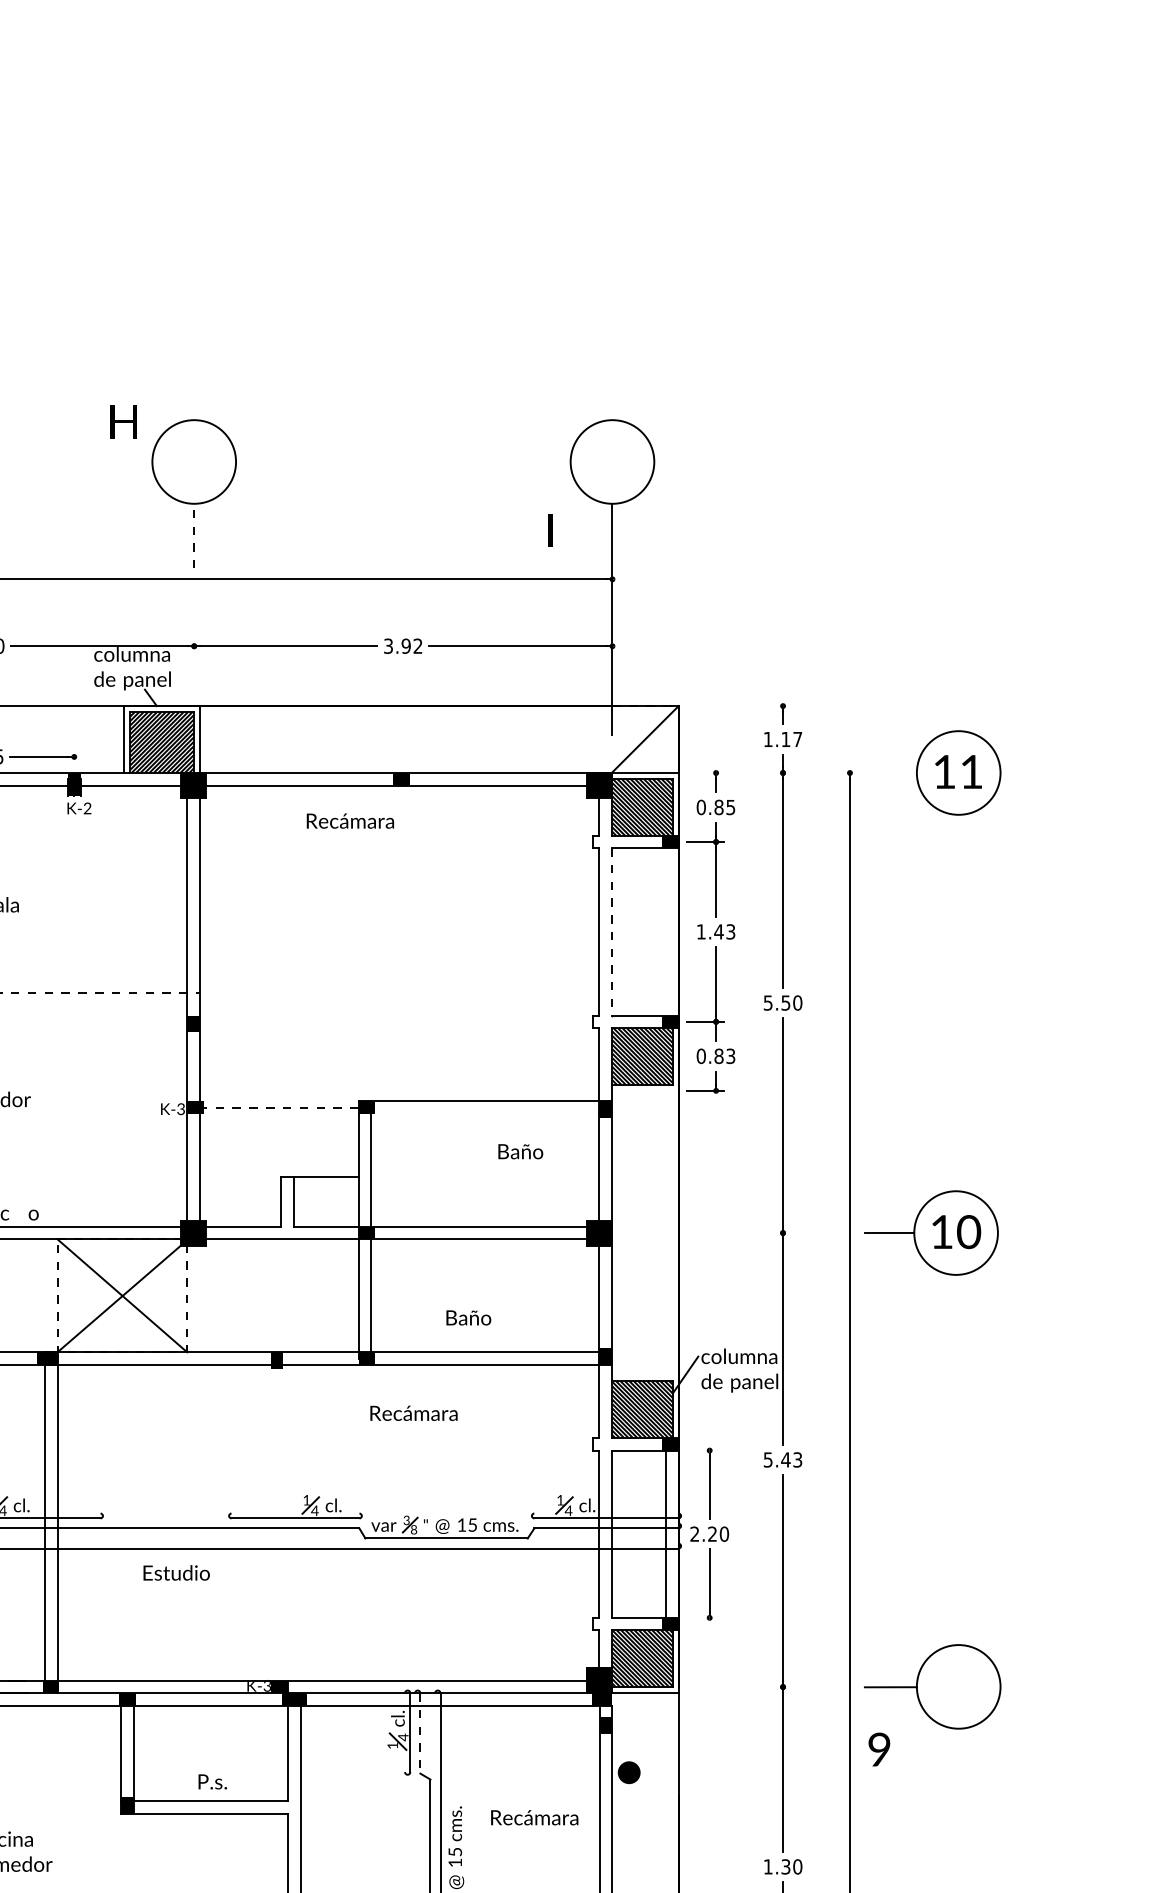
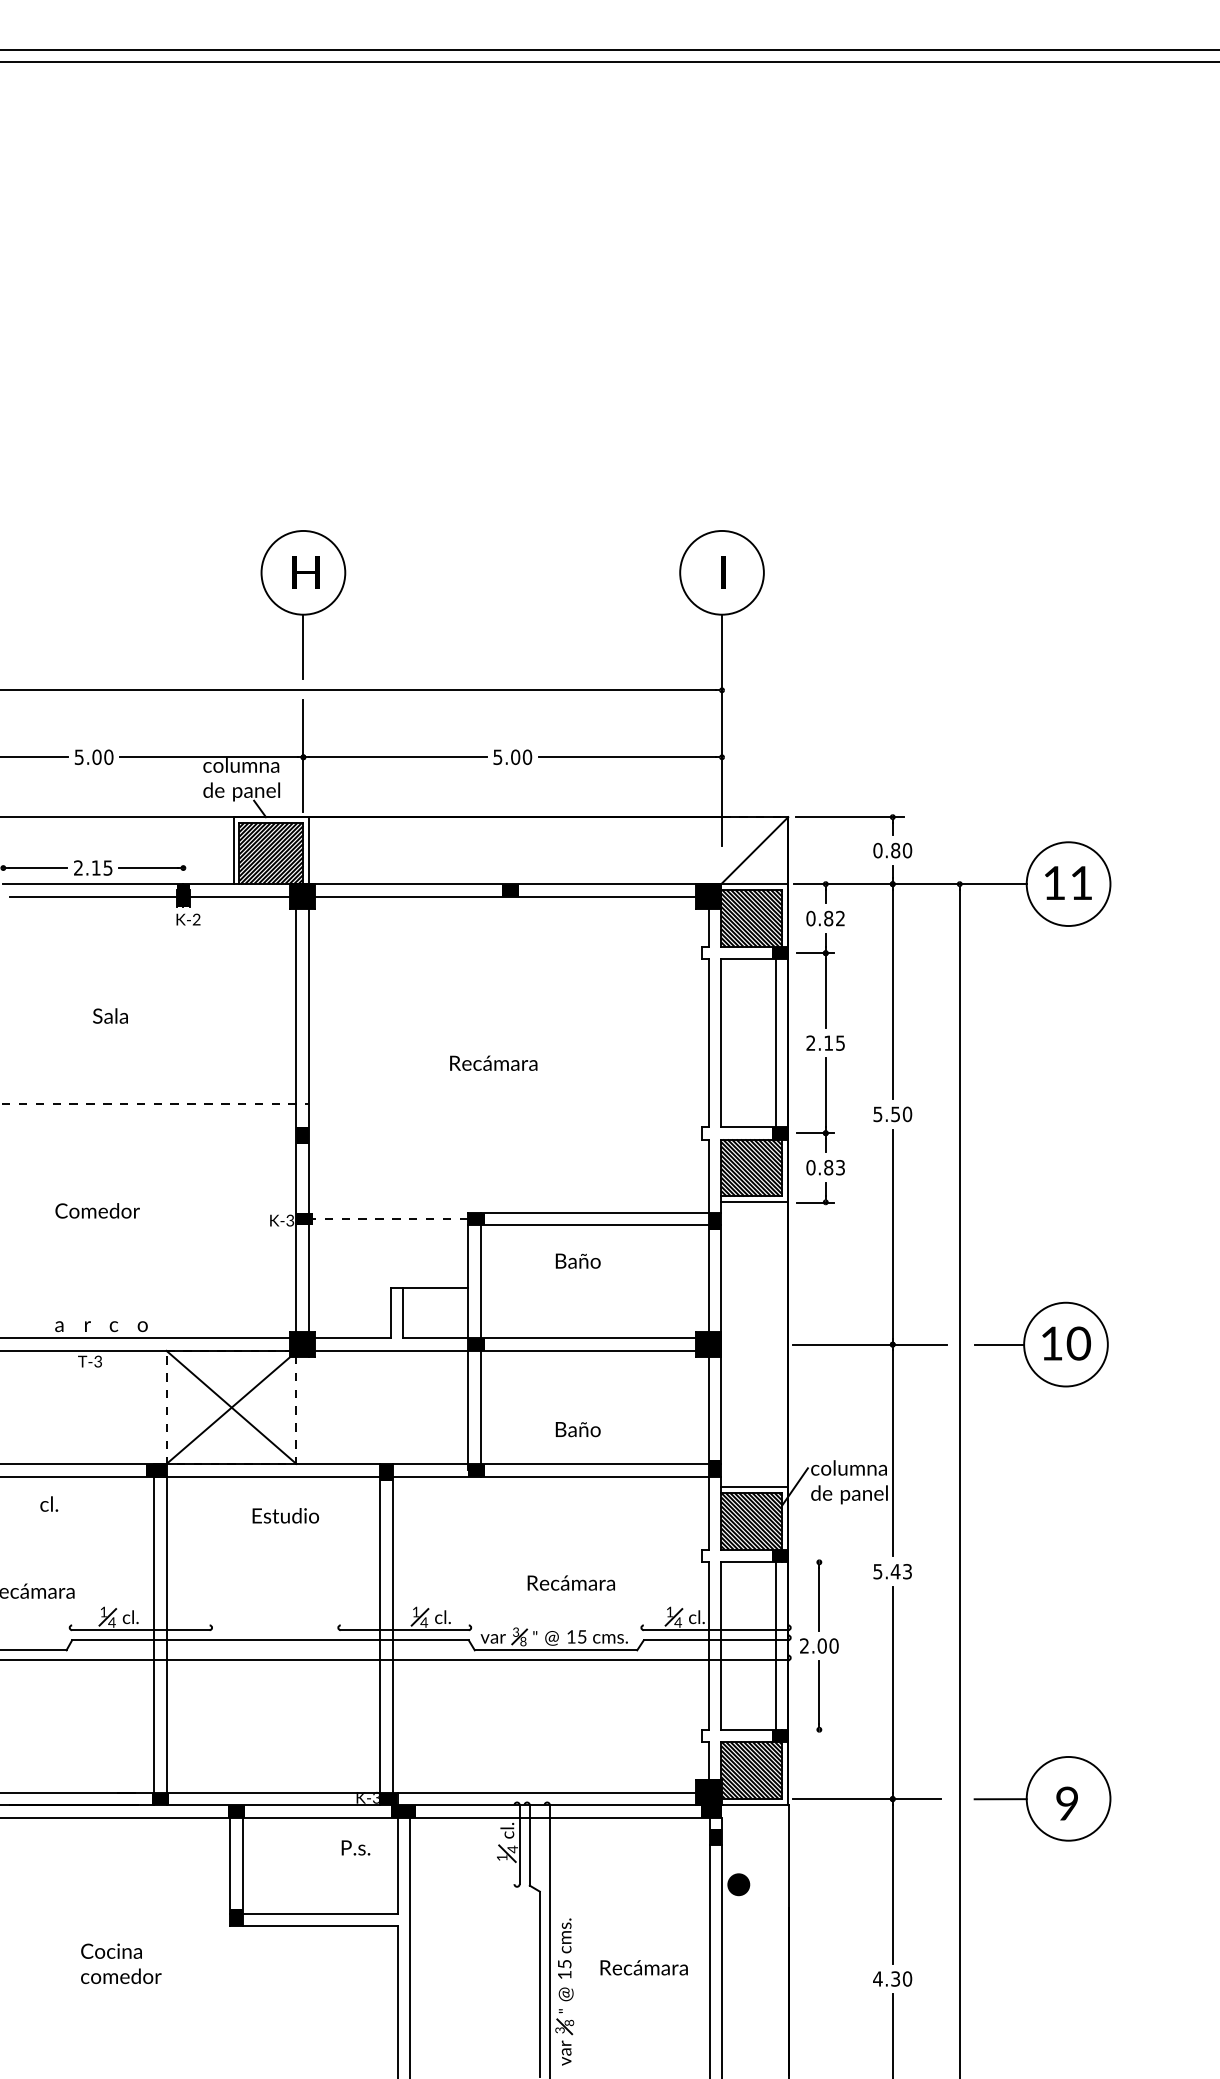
text: (123, 421) -> (305, 572), moved
text: (549, 530) -> (723, 572), moved
line: (194, 535) -> (303, 646), dashed -> solid
line: (194, 645) -> (303, 756), added
text: (403, 646) -> (512, 757), 3.92 -> 5.00
line: (739, 706) -> (849, 817), added
text: (782, 739) -> (892, 850), 1.17 -> 0.80
line: (800, 773) -> (910, 884), added
text: (730, 807) -> (840, 918), 0.85 -> 0.82
text: (350, 820) -> (493, 1062), moved
text: (715, 931) -> (825, 1042), 1.43 -> 2.15
line: (611, 932) -> (721, 1043), dashed -> solid
line: (665, 932) -> (775, 1043), added
line: (644, 1091) -> (754, 1202), added
line: (485, 1114) -> (594, 1225), added
text: (520, 1151) -> (577, 1260), moved
line: (759, 1232) -> (869, 1344), added
line: (644, 1374) -> (754, 1486), added
text: (413, 1412) -> (570, 1582), moved
line: (271, 1522) -> (380, 1634), added
line: (283, 1522) -> (392, 1634), added
text: (711, 1533) -> (821, 1645), 2.20 -> 2.00
text: (176, 1572) -> (285, 1515), moved
line: (756, 1687) -> (866, 1799), added
line: (420, 1733) -> (529, 1845), dashed -> solid
text: (878, 1749) -> (1066, 1803), moved
text: (212, 1781) -> (355, 1847), moved
text: (534, 1817) -> (643, 1967), moved
text: (767, 1866) -> (877, 1978), 1.30 -> 4.30

